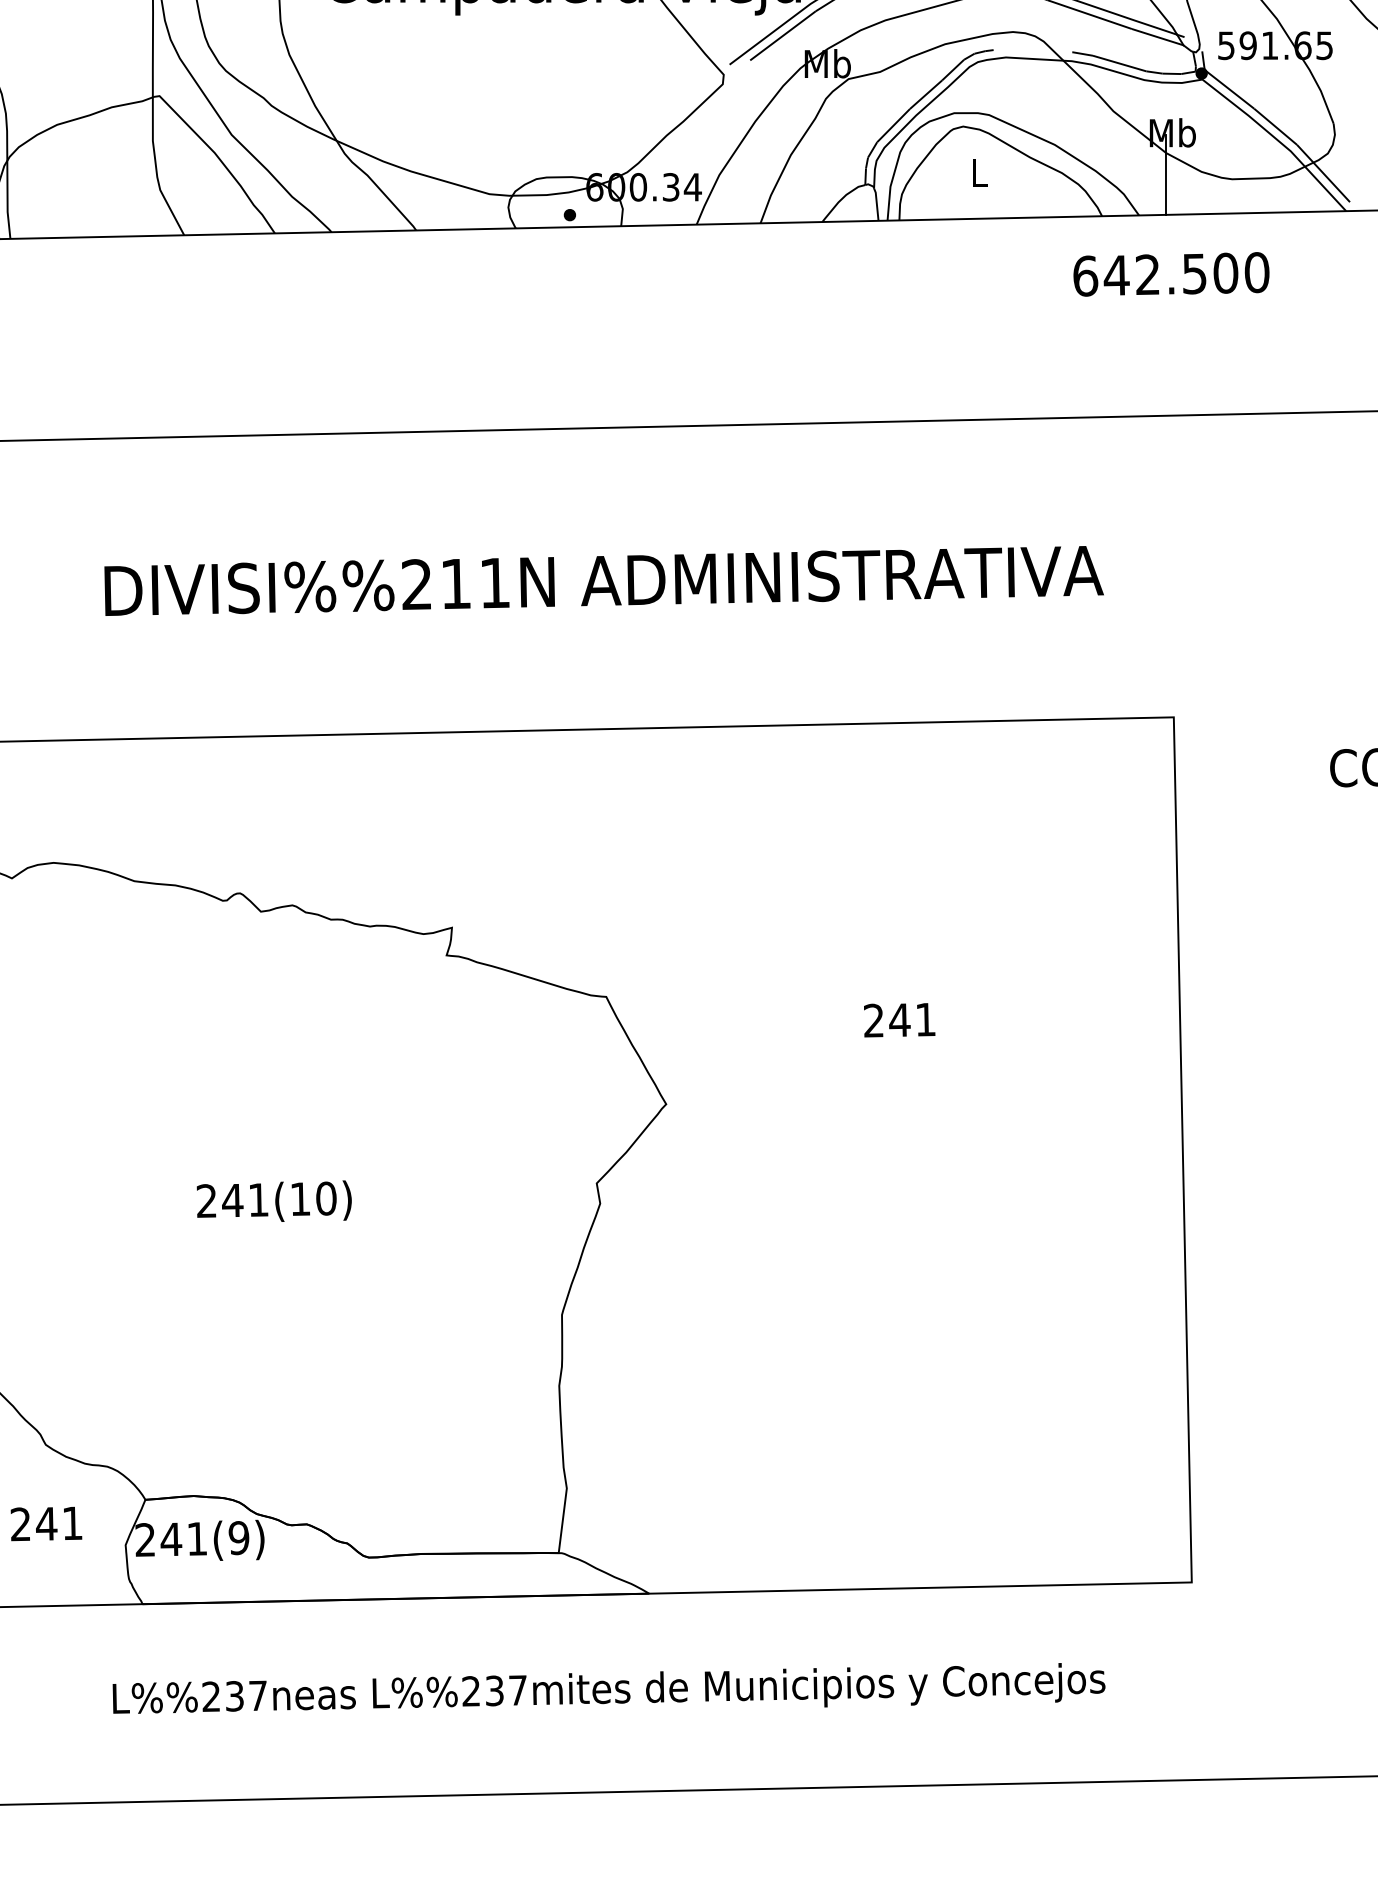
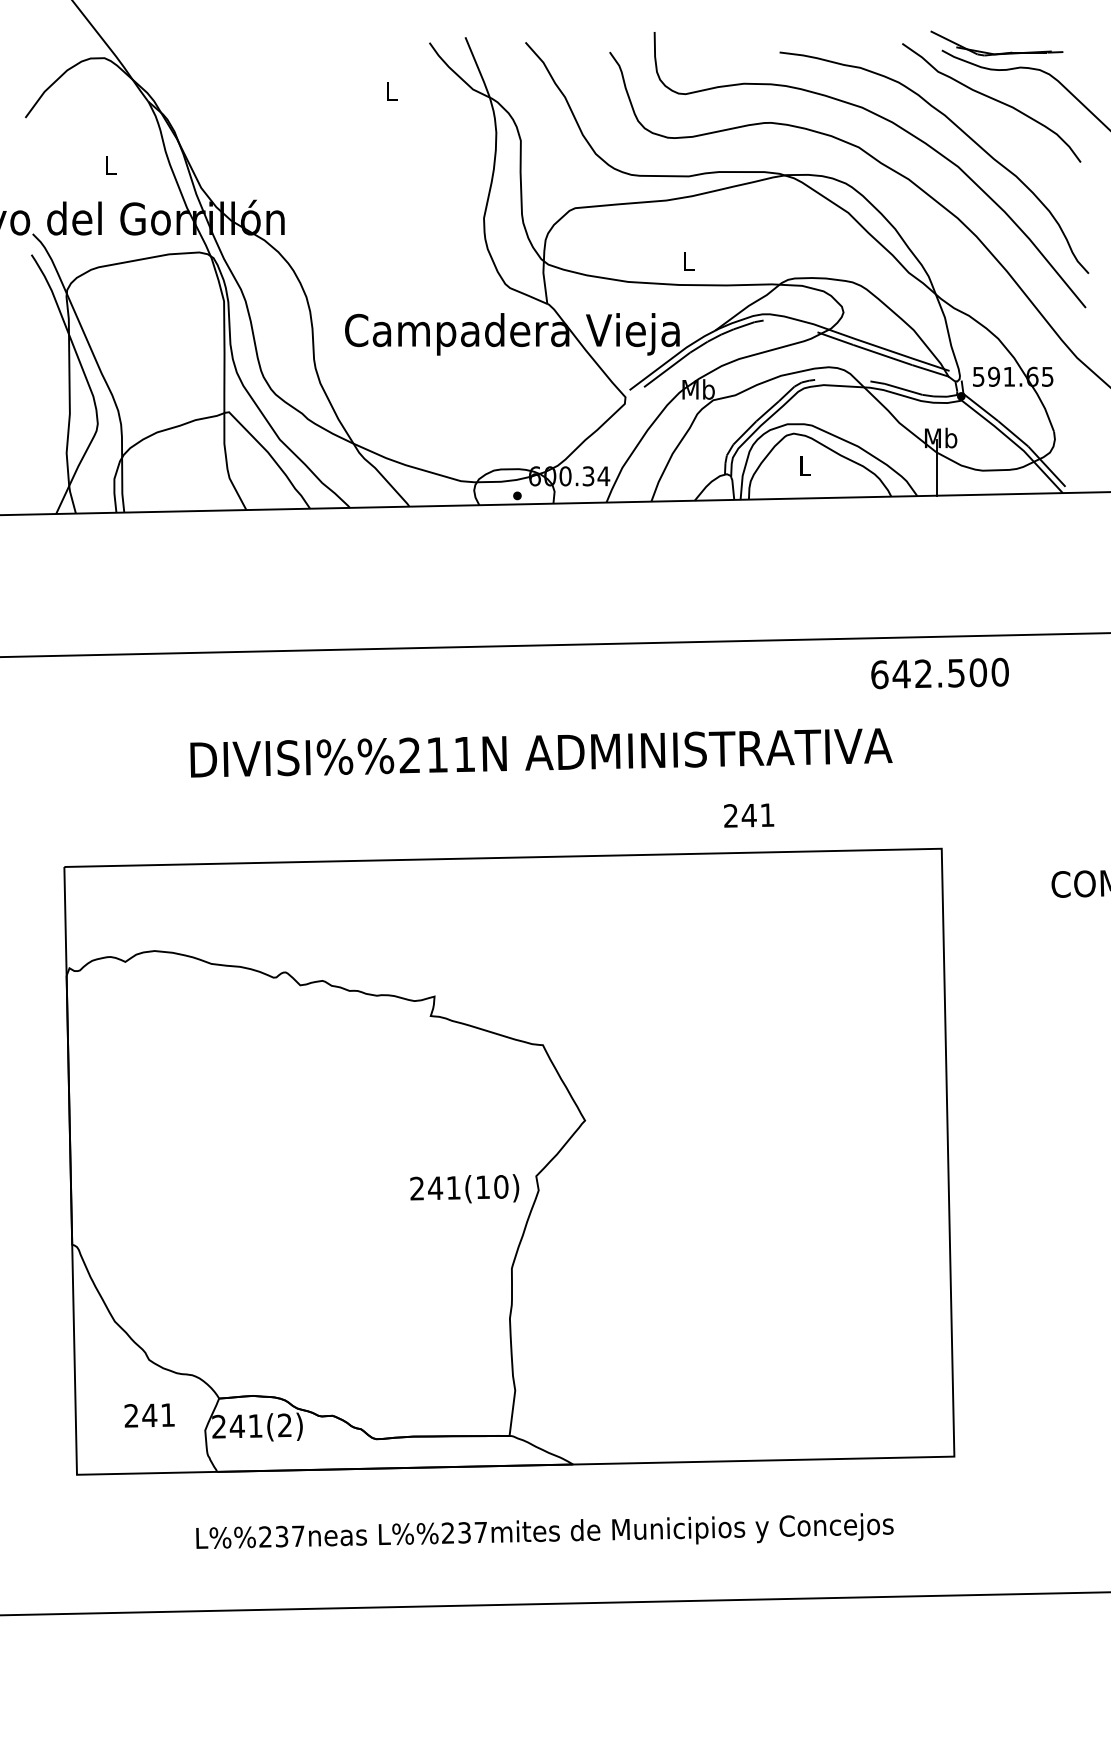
text: (1170, 274) -> (939, 673), moved
text: (900, 1020) -> (749, 815), moved
text: (274, 1200) -> (464, 1188), moved
text: (238, 1538) -> (284, 1425), 241(9) -> 241(2)

